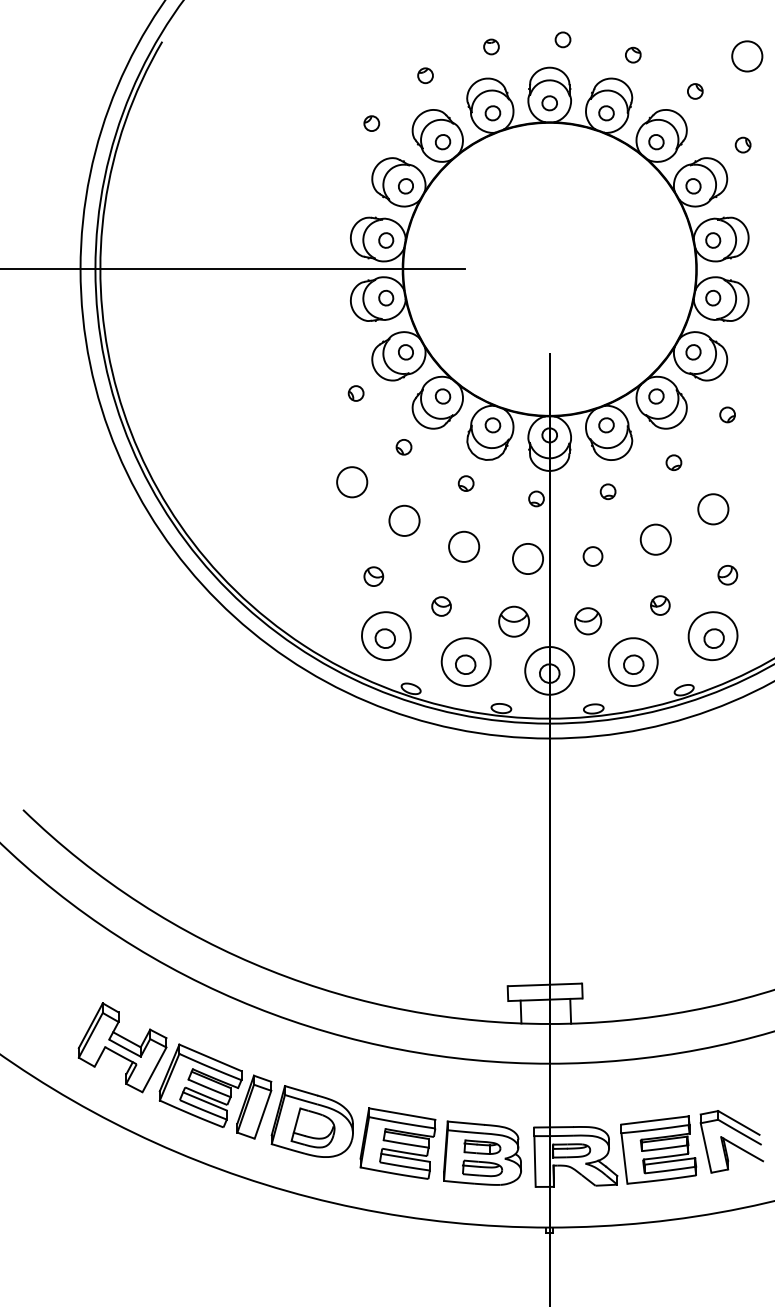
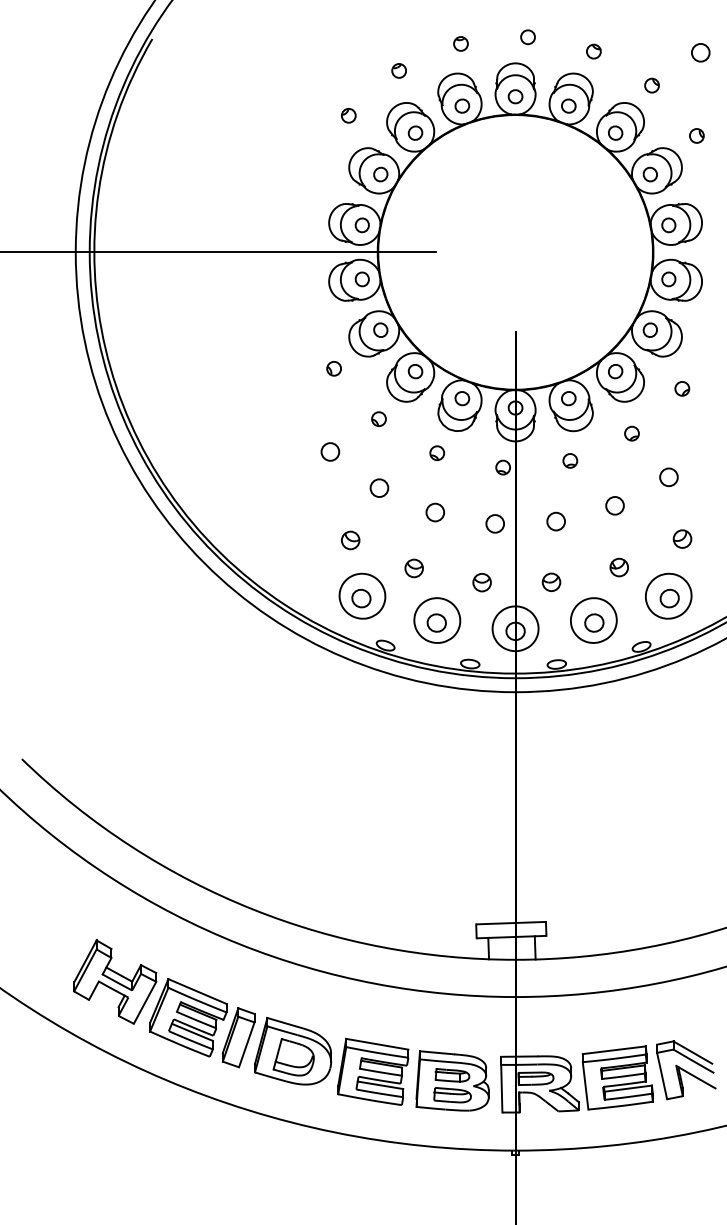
circle: (746, 56) -> (700, 52), size x0.62
circle: (351, 481) -> (329, 451), size x0.62
circle: (712, 508) -> (668, 476), size x0.62
circle: (404, 520) -> (379, 487), size x0.62
circle: (655, 539) -> (614, 505), size x0.62
circle: (463, 546) -> (434, 512), size x0.62
circle: (527, 558) -> (494, 523), size x0.62
part: (513, 621) -> (481, 582), size x0.62
part: (587, 621) -> (550, 582), size x0.71

